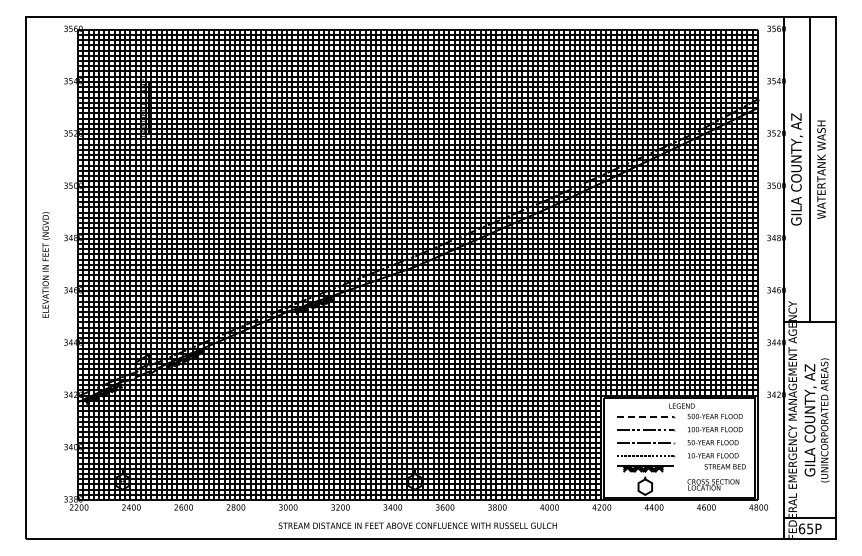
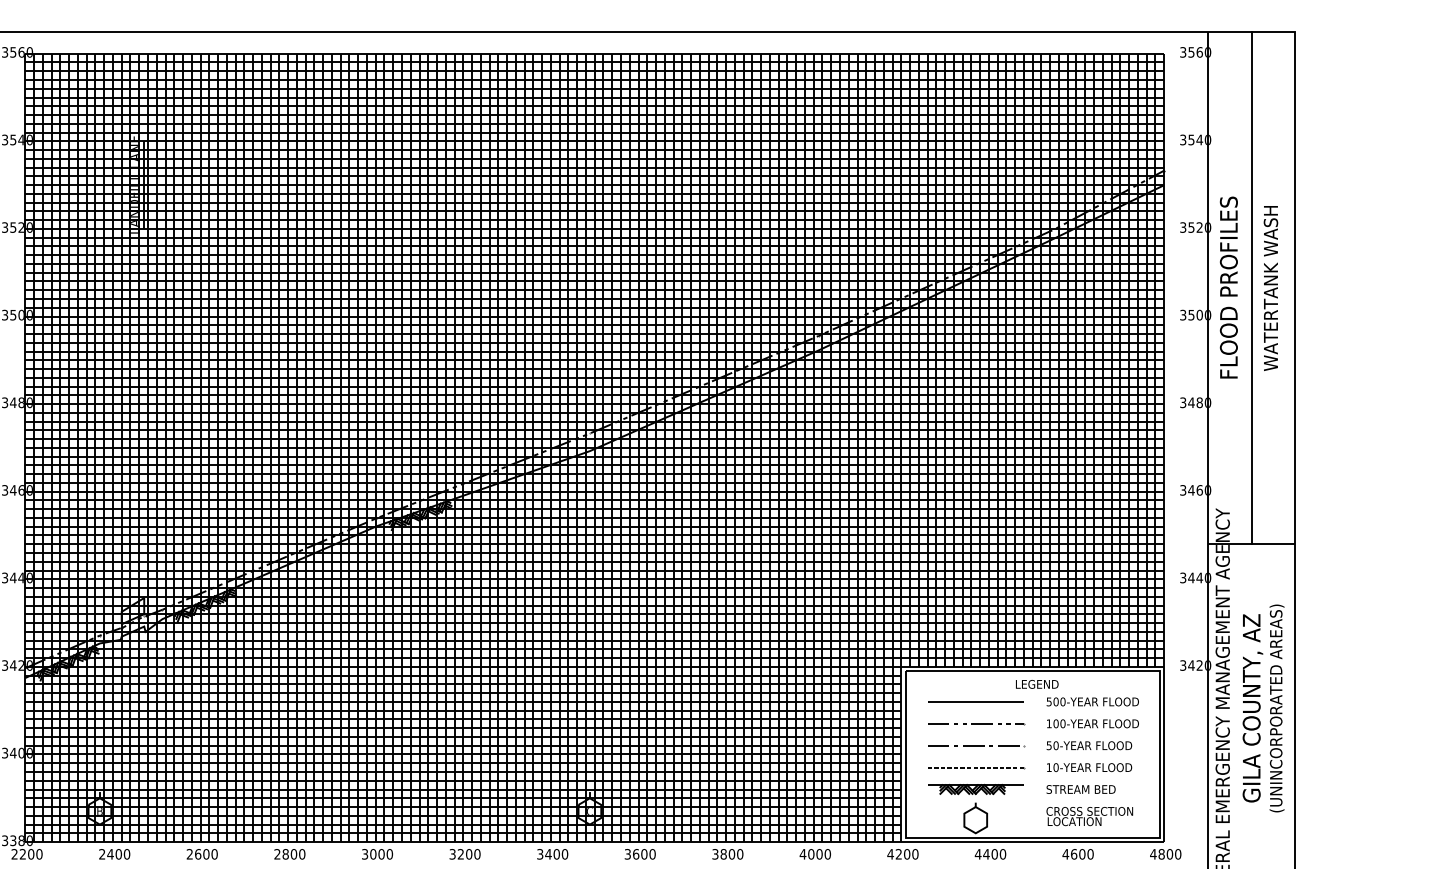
text: (797, 169) -> (1230, 288), GILA COUNTY, AZ -> FLOOD PROFILES
line: (646, 416) -> (977, 701), dashed -> solid
text: (724, 466) -> (1079, 789), moved

